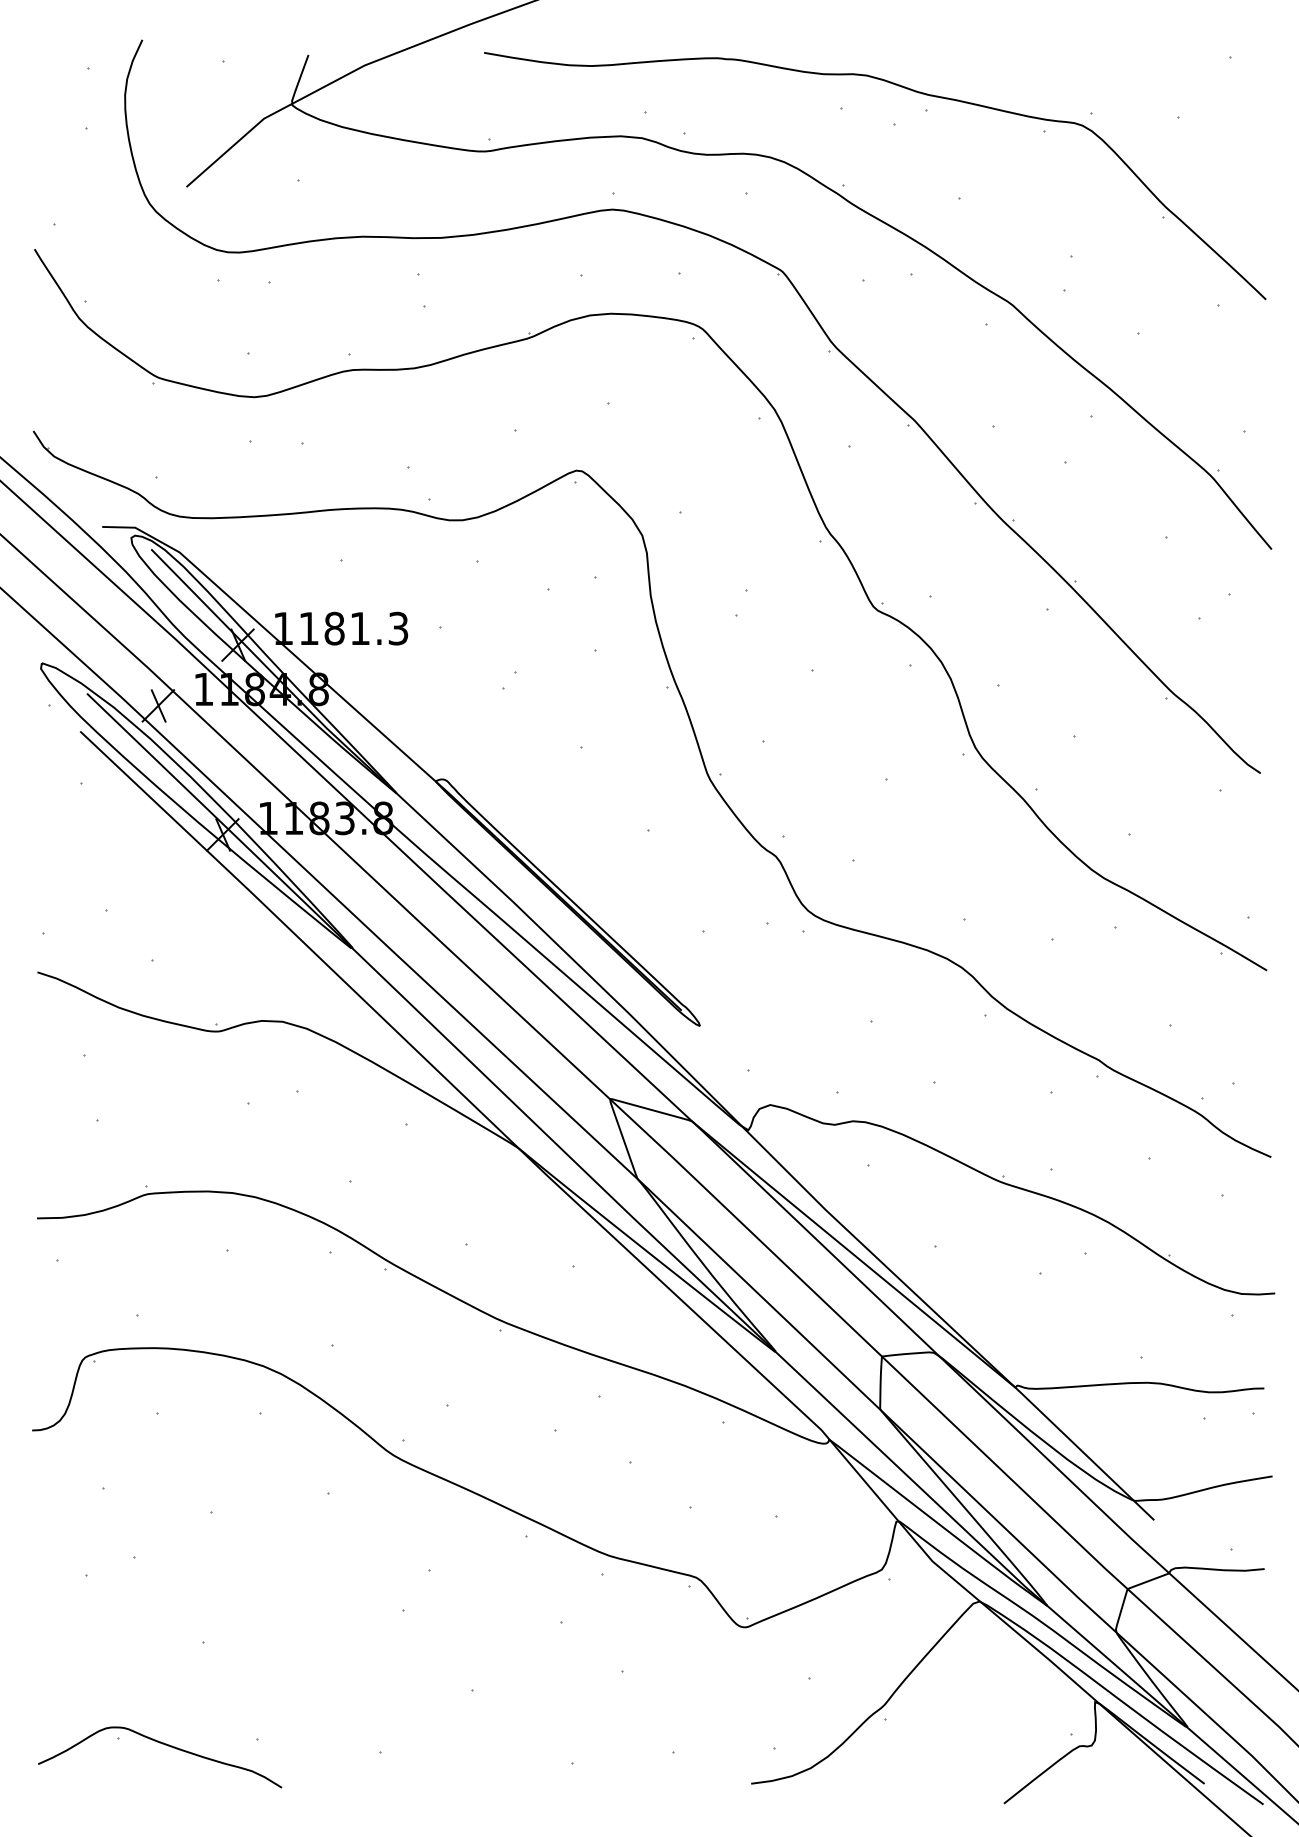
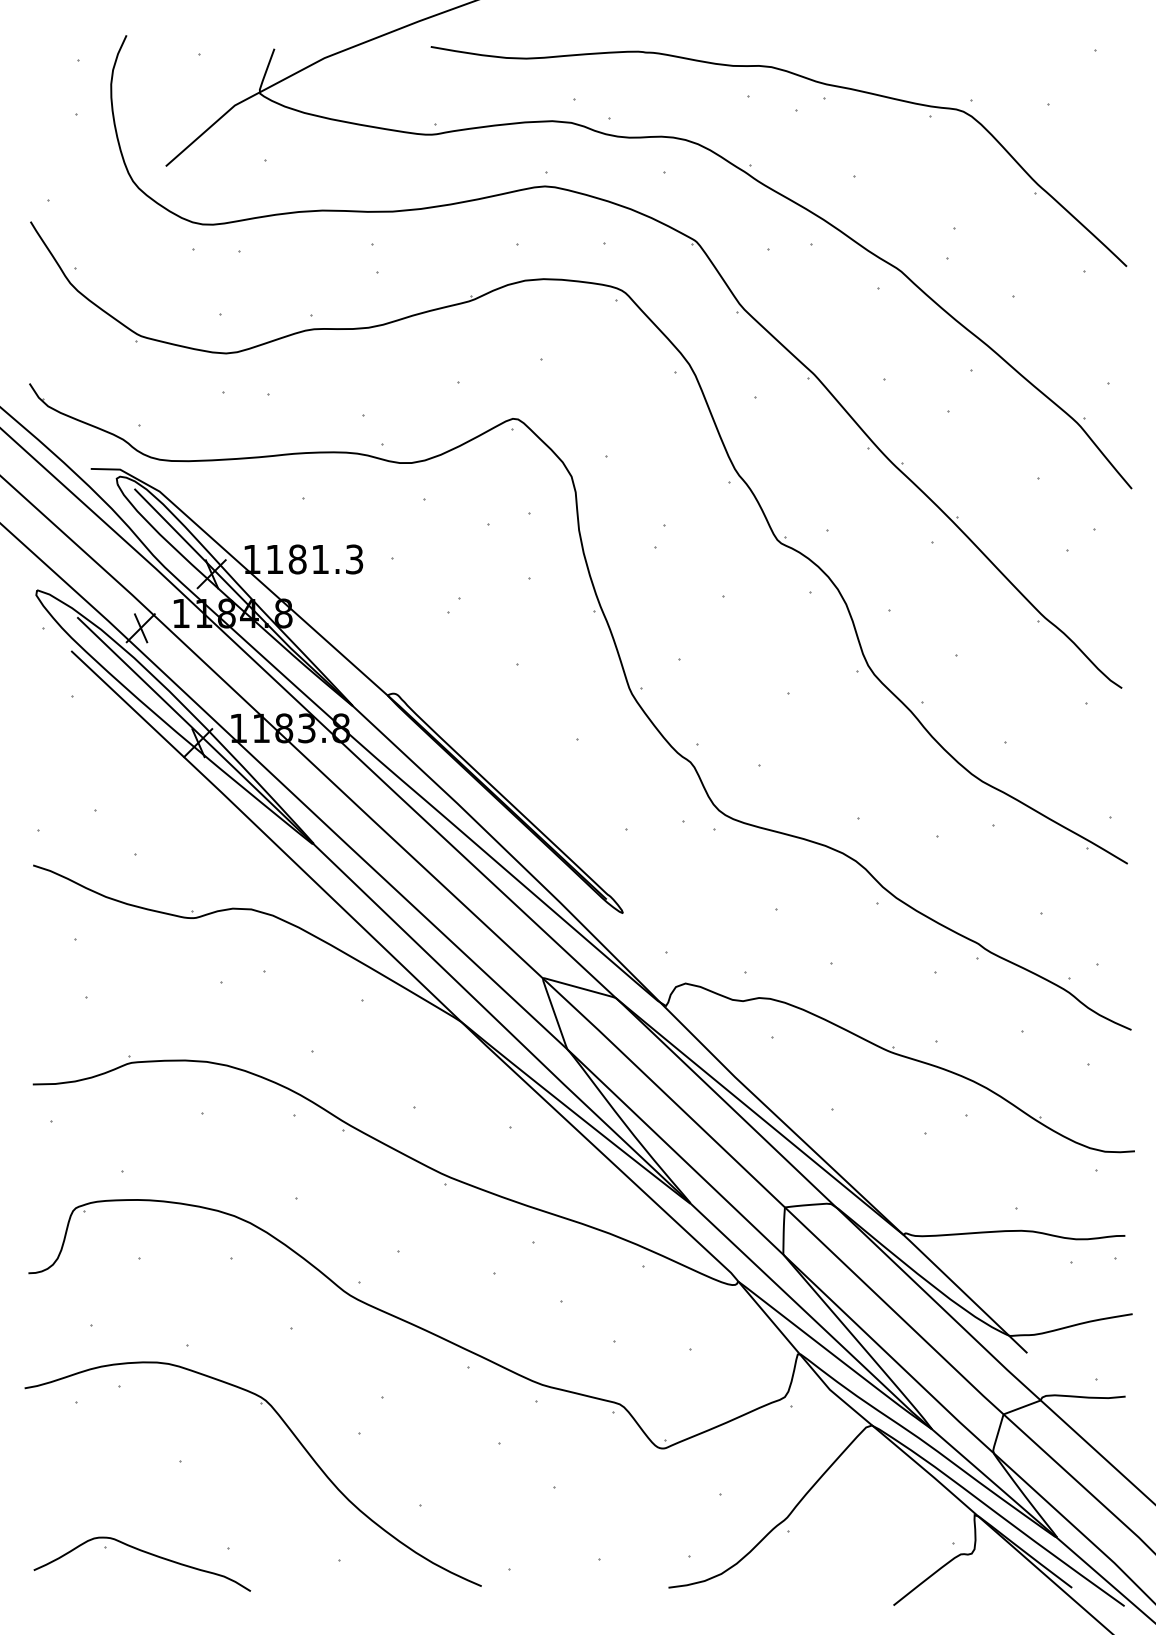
part: (333, 1617) -> (296, 1439), added

